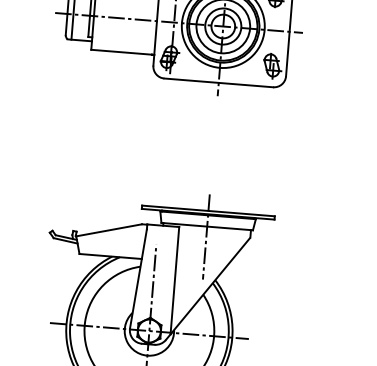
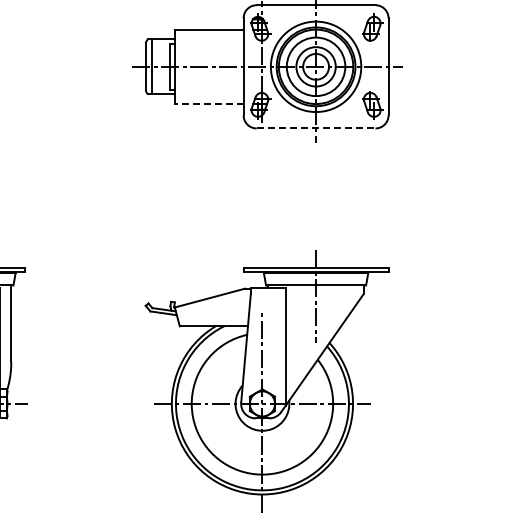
line: (122, 52) -> (208, 103), solid -> dashed
line: (219, 82) -> (316, 128), solid -> dashed

